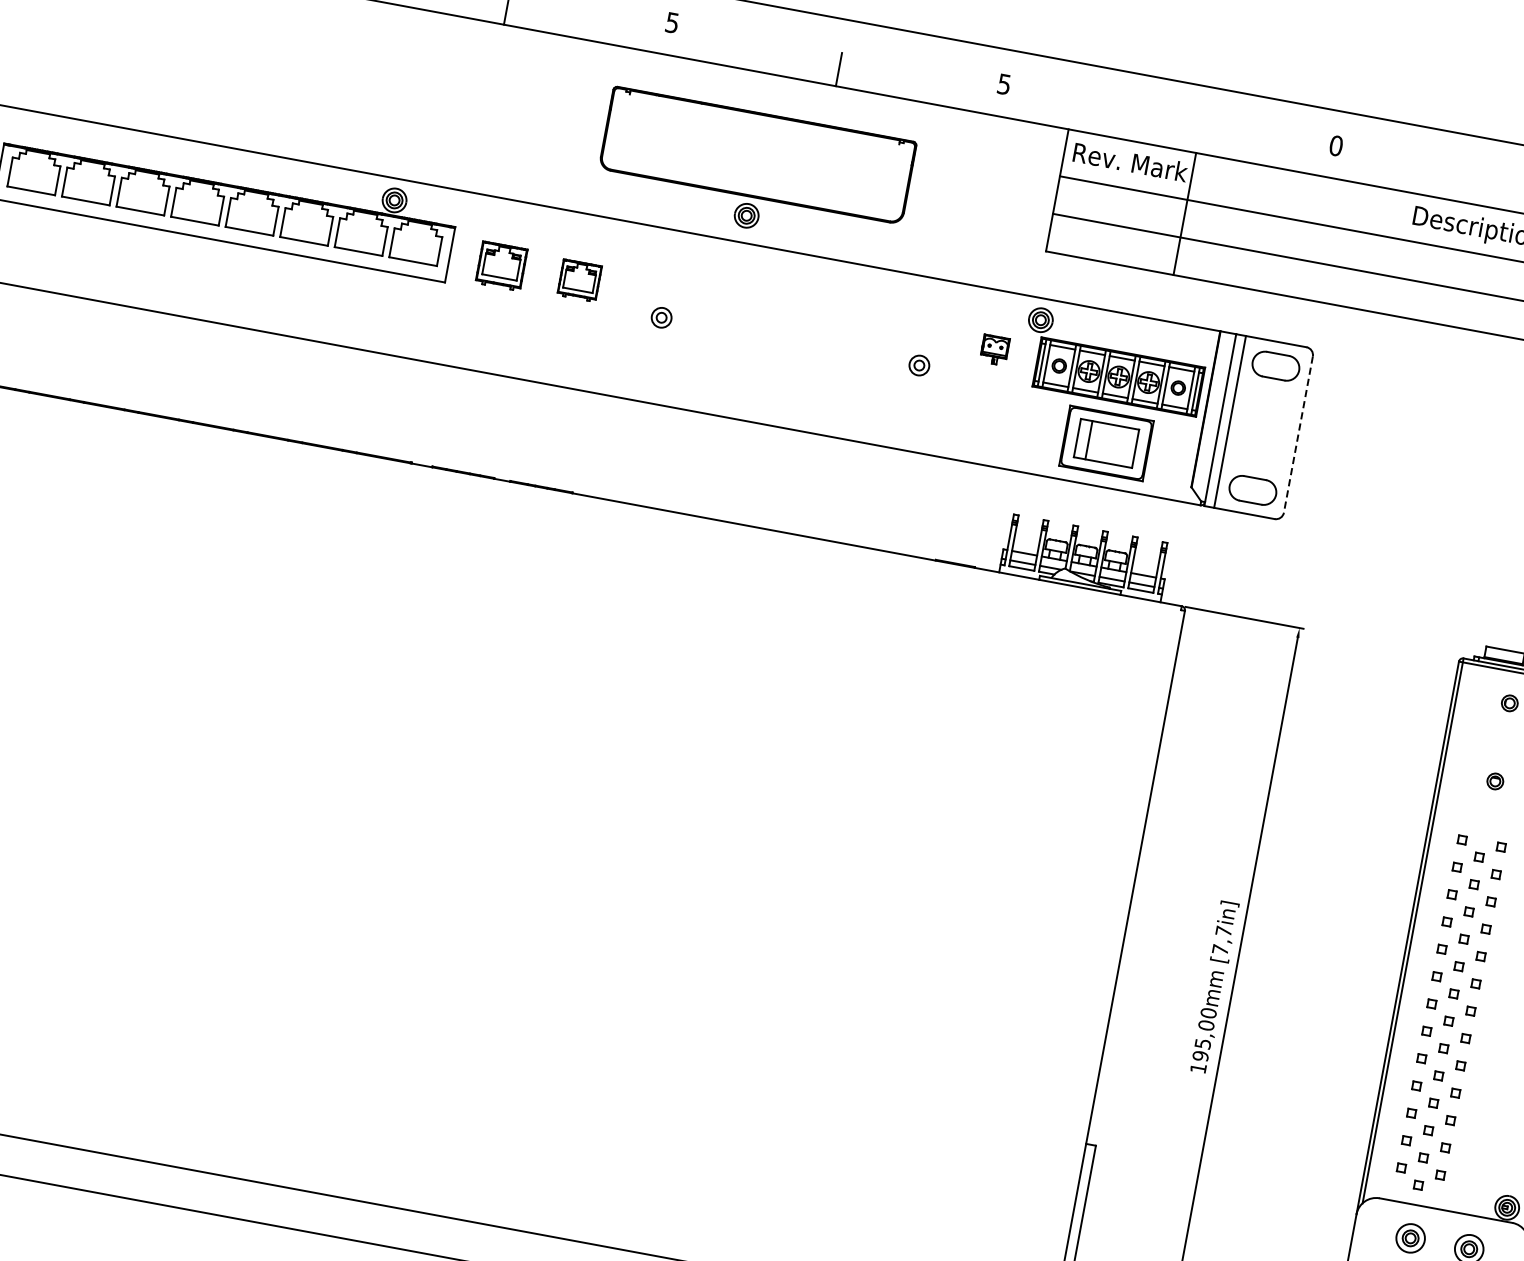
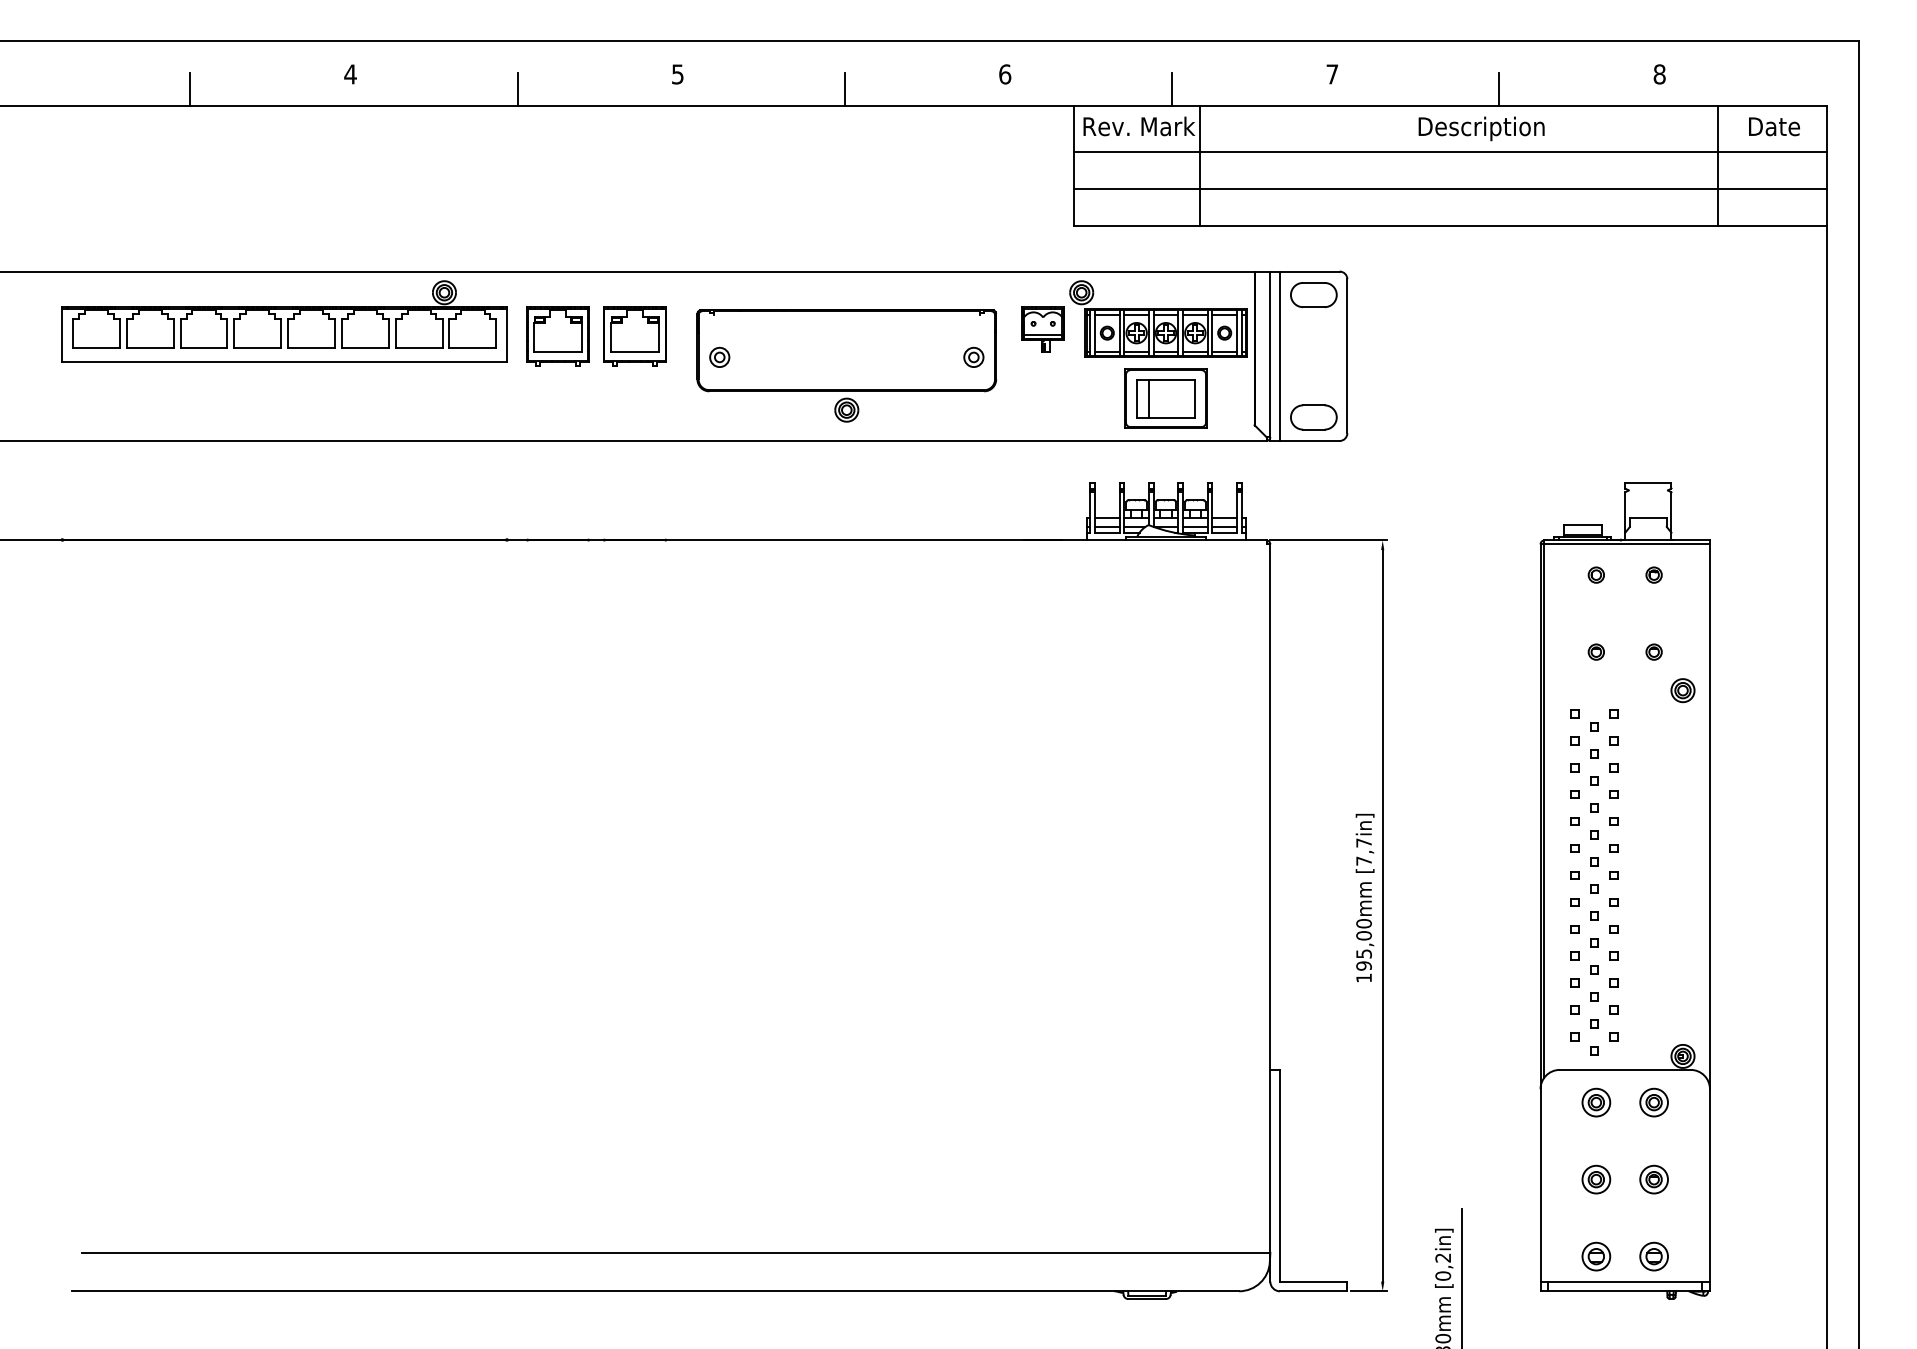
text: (1004, 84) -> (1005, 74), 5 -> 6
line: (1171, 131) -> (1172, 89), added
text: (1336, 146) -> (1332, 74), 0 -> 7
part: (754, 170) -> (846, 365), moved
line: (1502, 192) -> (1499, 89), added
part: (501, 266) -> (557, 336), size x1.43
part: (579, 280) -> (634, 336), size x1.67
part: (994, 350) -> (1042, 329), size x1.67
line: (1298, 434) -> (1347, 356), dashed -> solid

